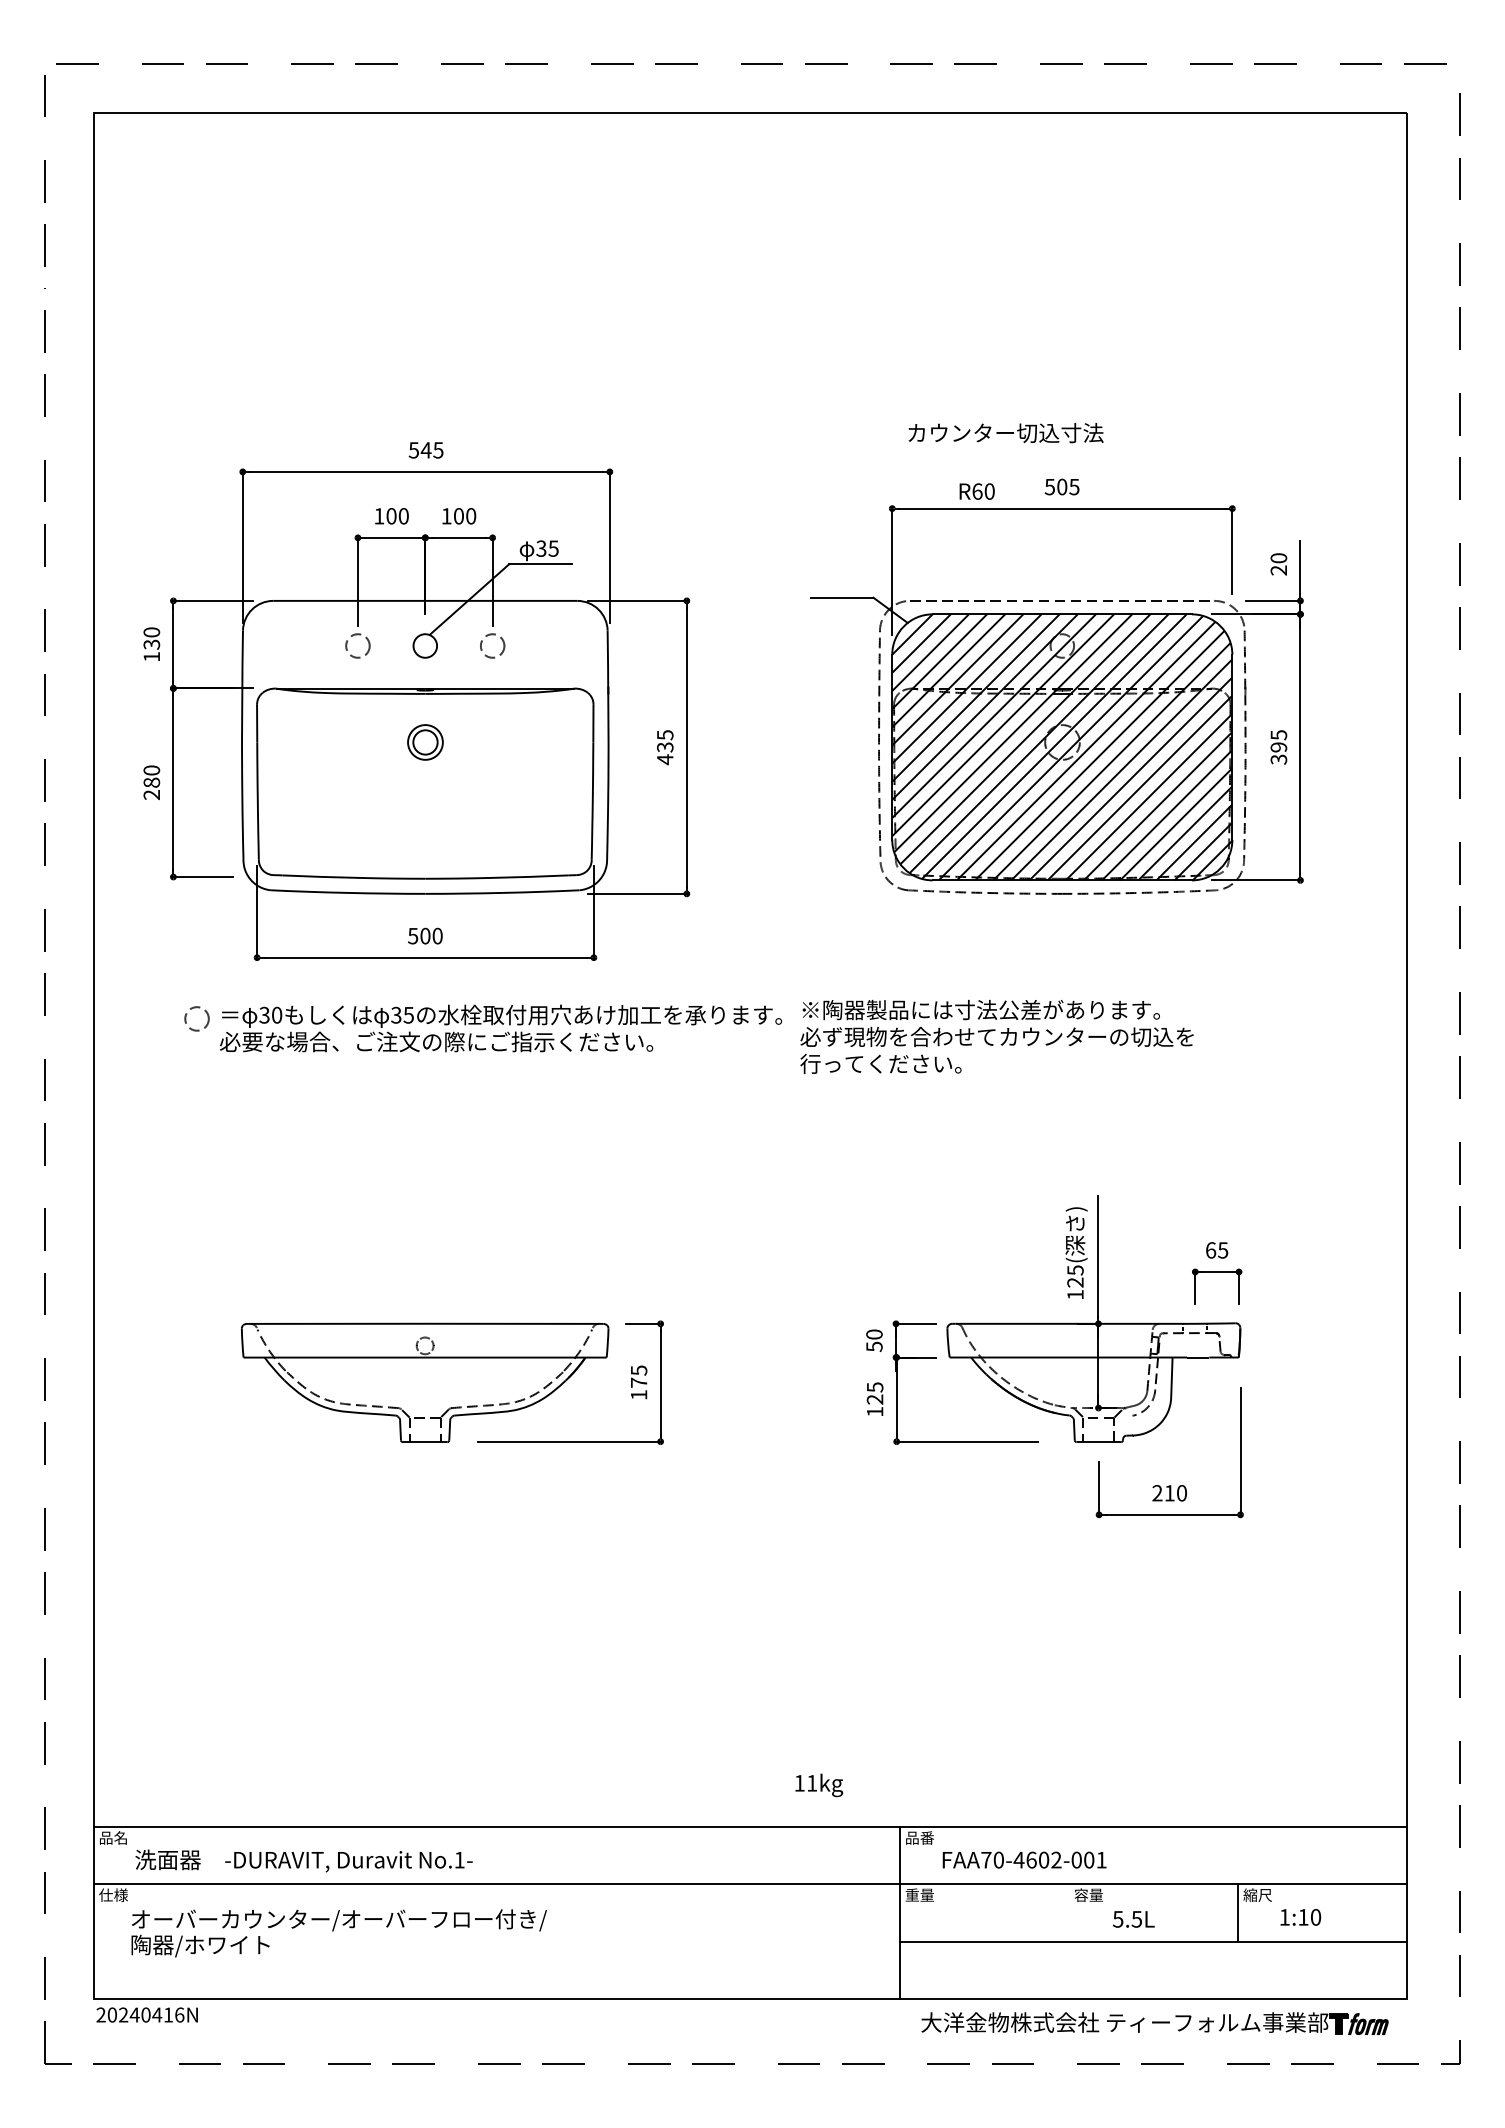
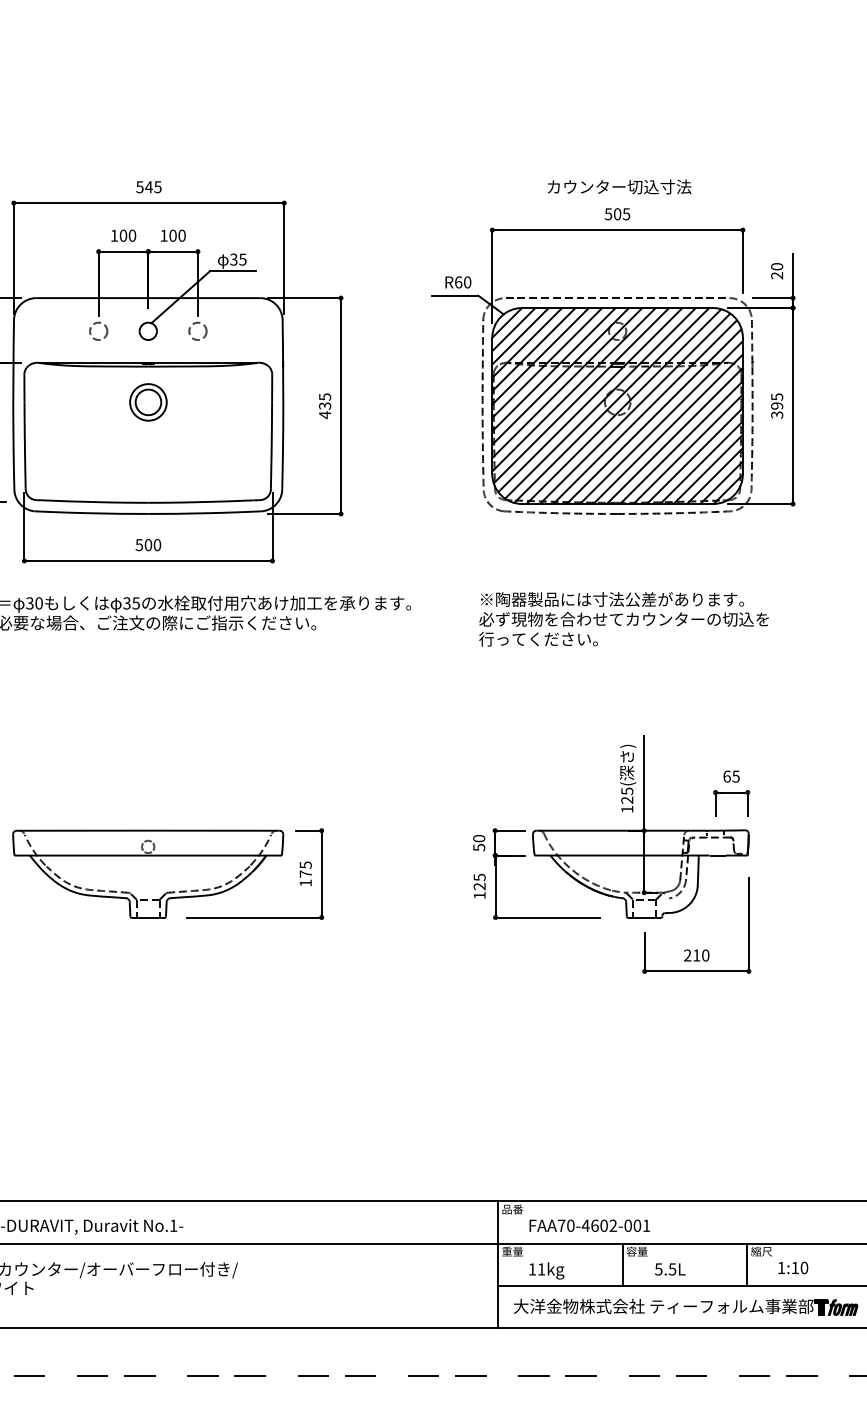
text: (1005, 433) -> (619, 187), moved
text: (976, 491) -> (457, 282), moved
part: (425, 742) -> (148, 402), size x1.43
text: (996, 1036) -> (623, 619), moved
text: (819, 1785) -> (547, 1271), moved
line: (1069, 1912) -> (622, 1264), added
part: (1154, 2023) -> (685, 1307), moved

